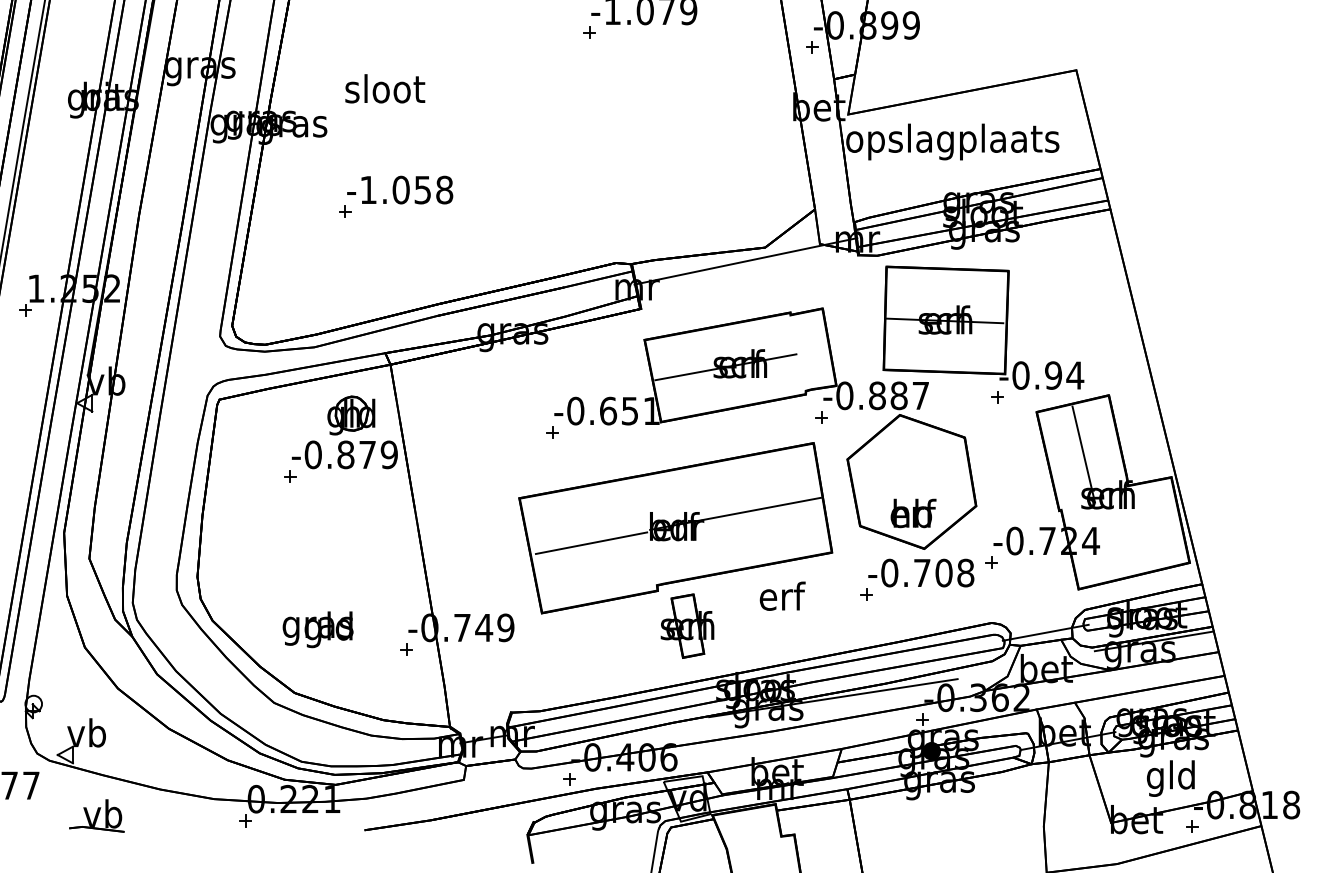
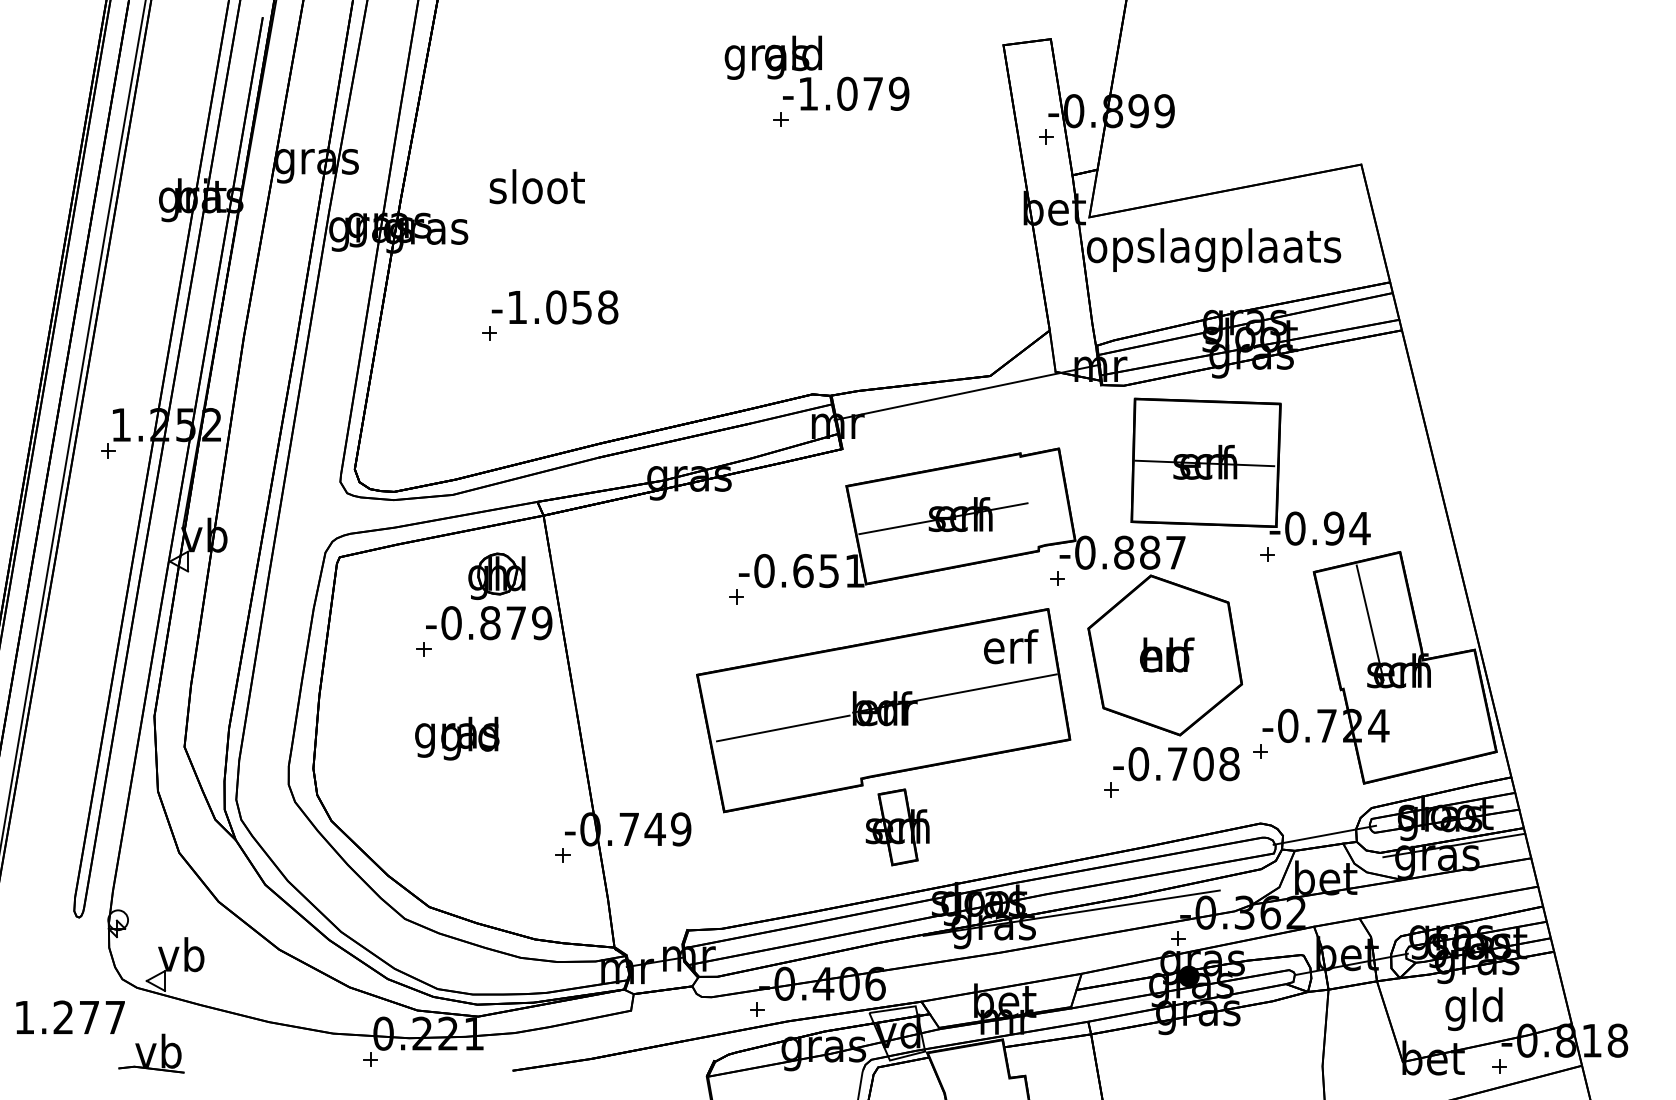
text: (913, 513) -> (1167, 654), moved
text: (782, 596) -> (1011, 646), moved
text: (318, 629) -> (457, 738), moved
part: (96, 815) -> (151, 1053), moved

